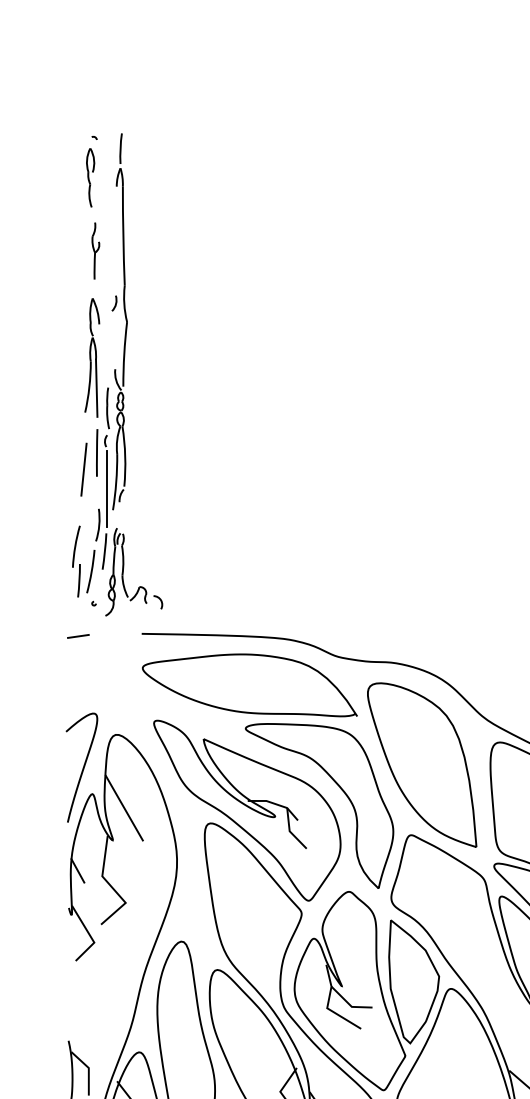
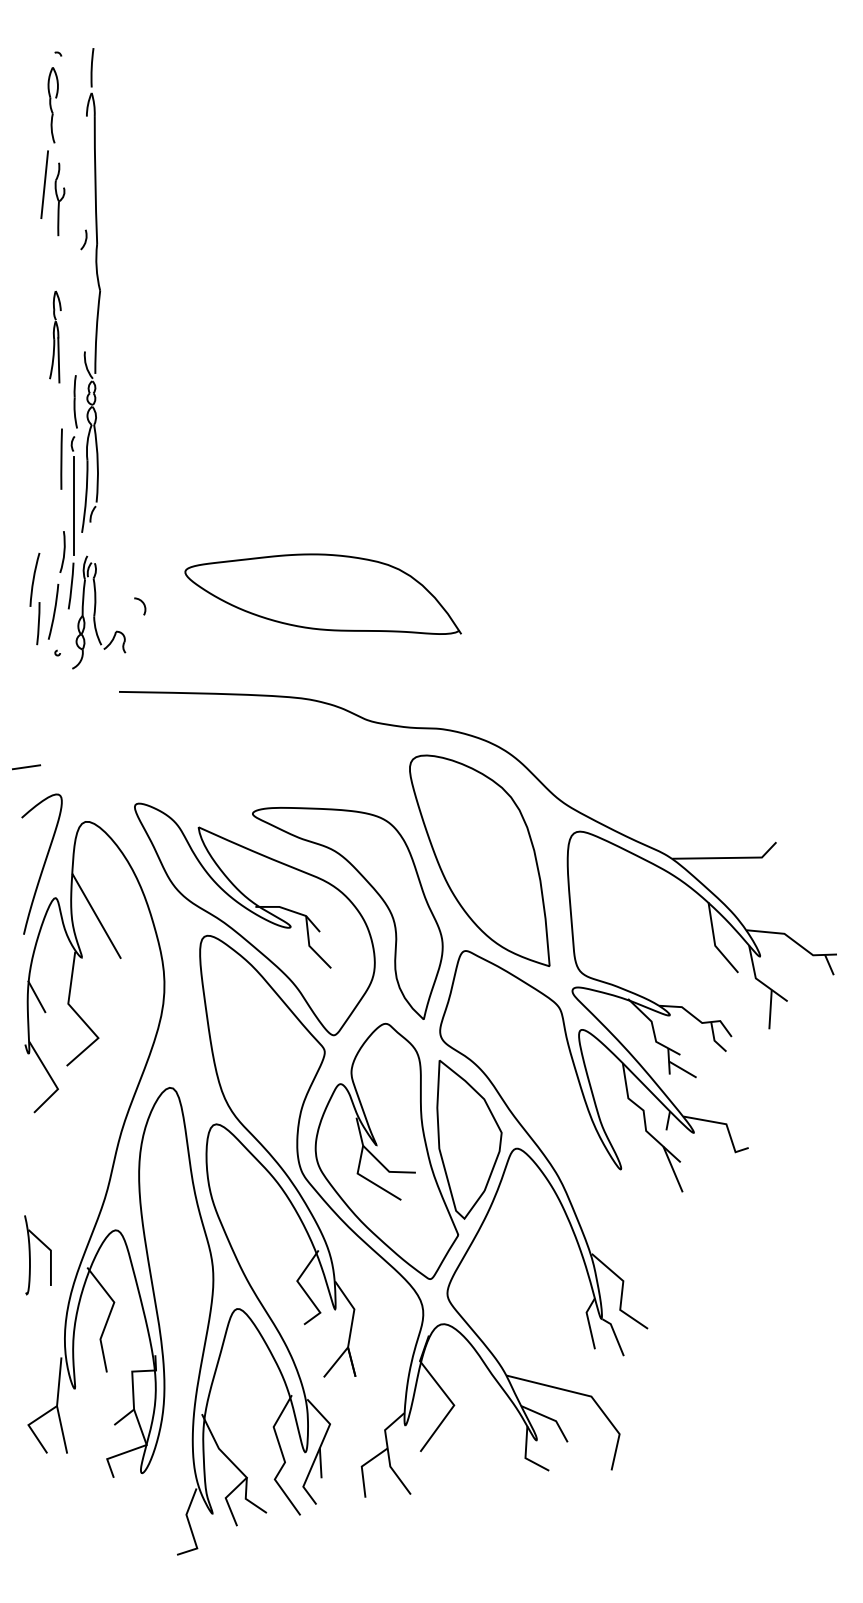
arc: (115, 303) -> (85, 239), moved
part: (92, 357) -> (55, 336), size x0.6
line: (83, 469) -> (44, 184), moved
arc: (160, 601) -> (143, 605), moved
line: (78, 636) -> (26, 767), moved
curve: (243, 711) -> (314, 627), moved

